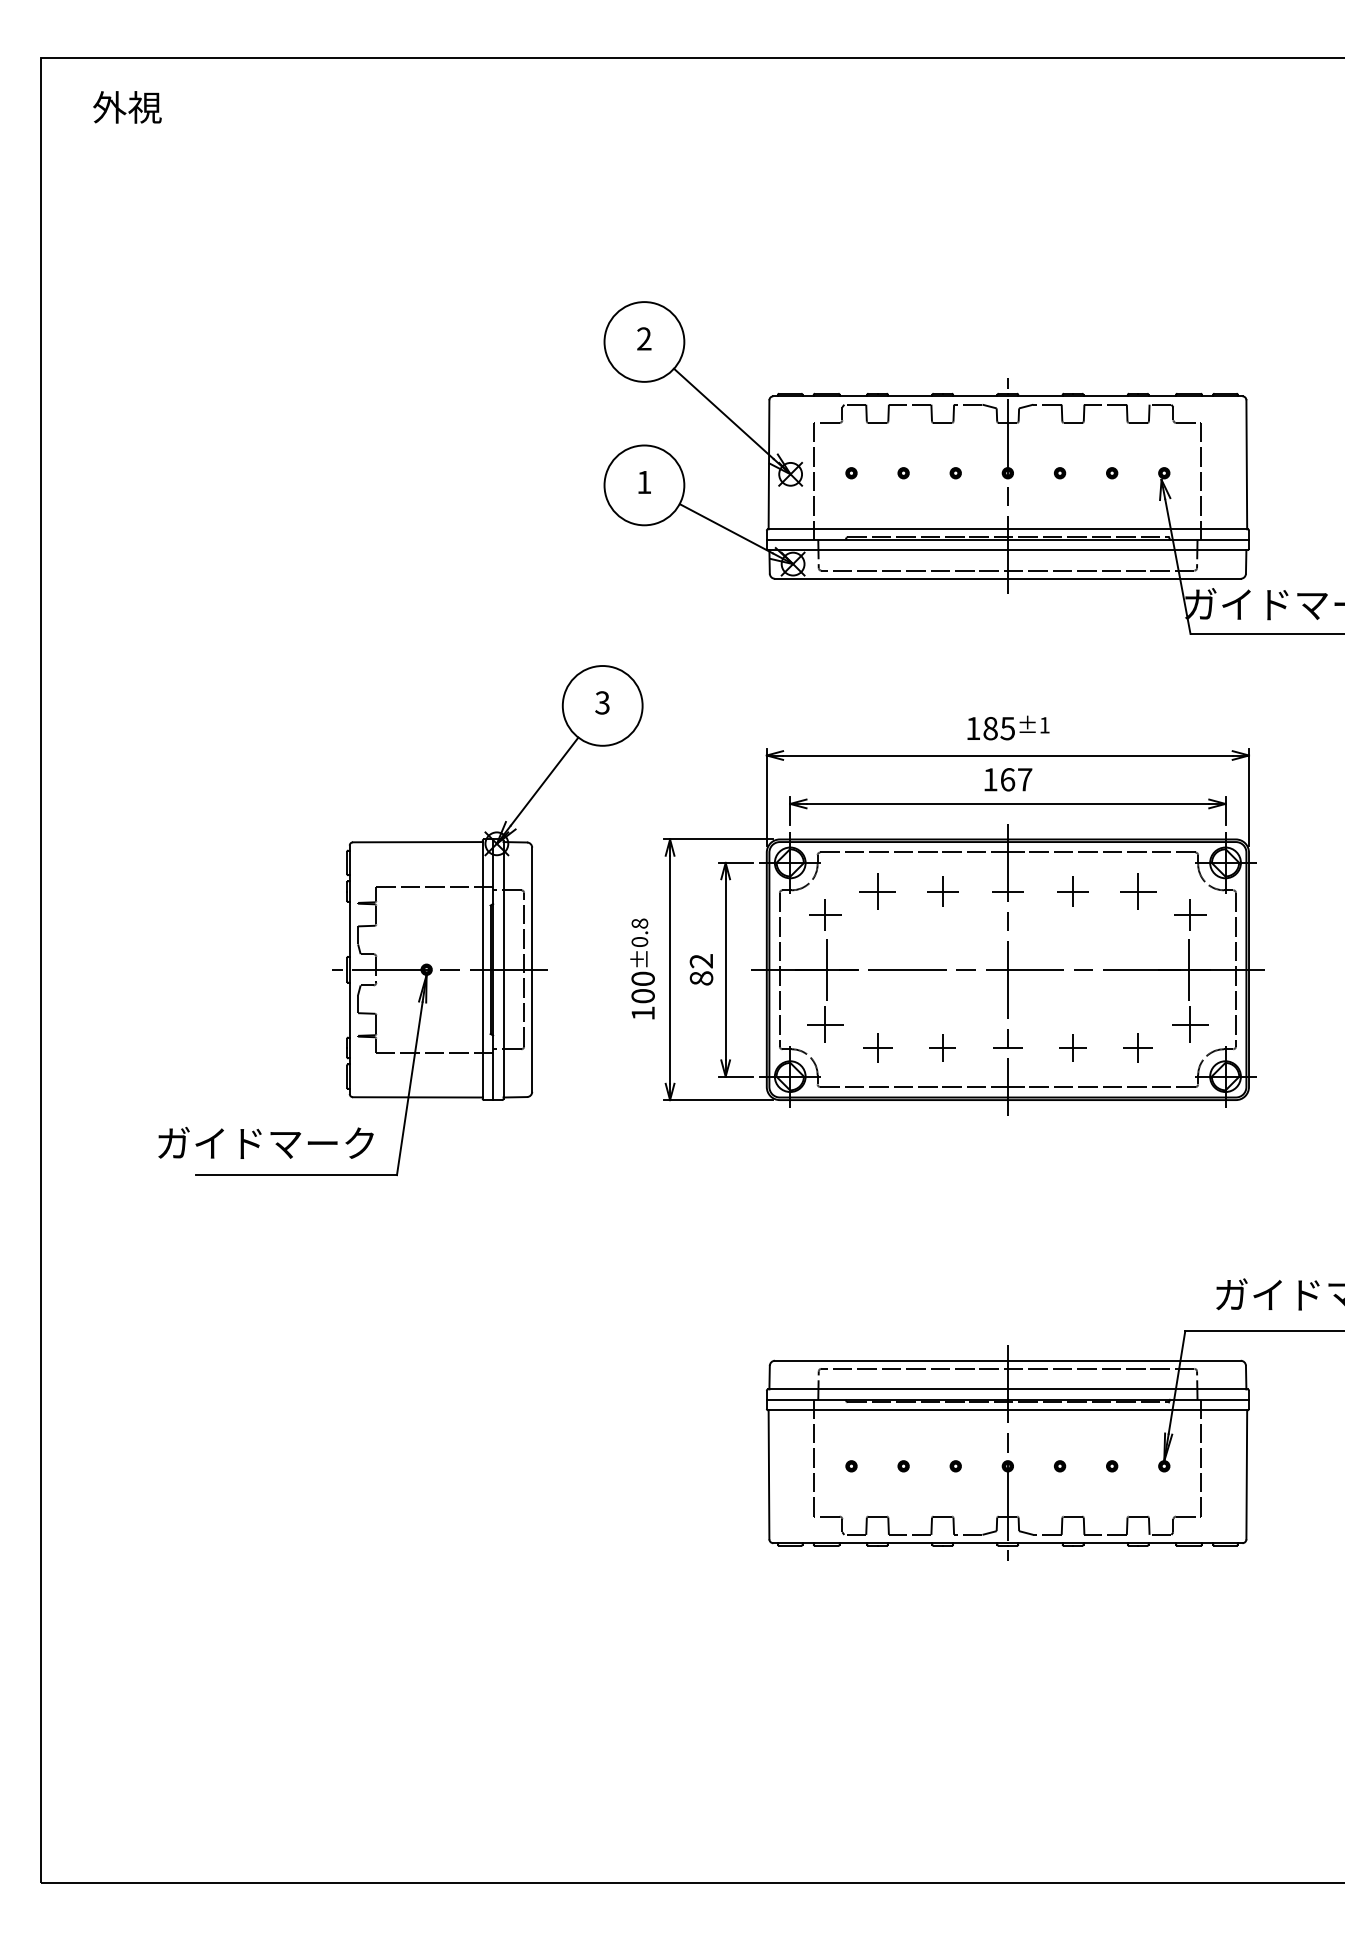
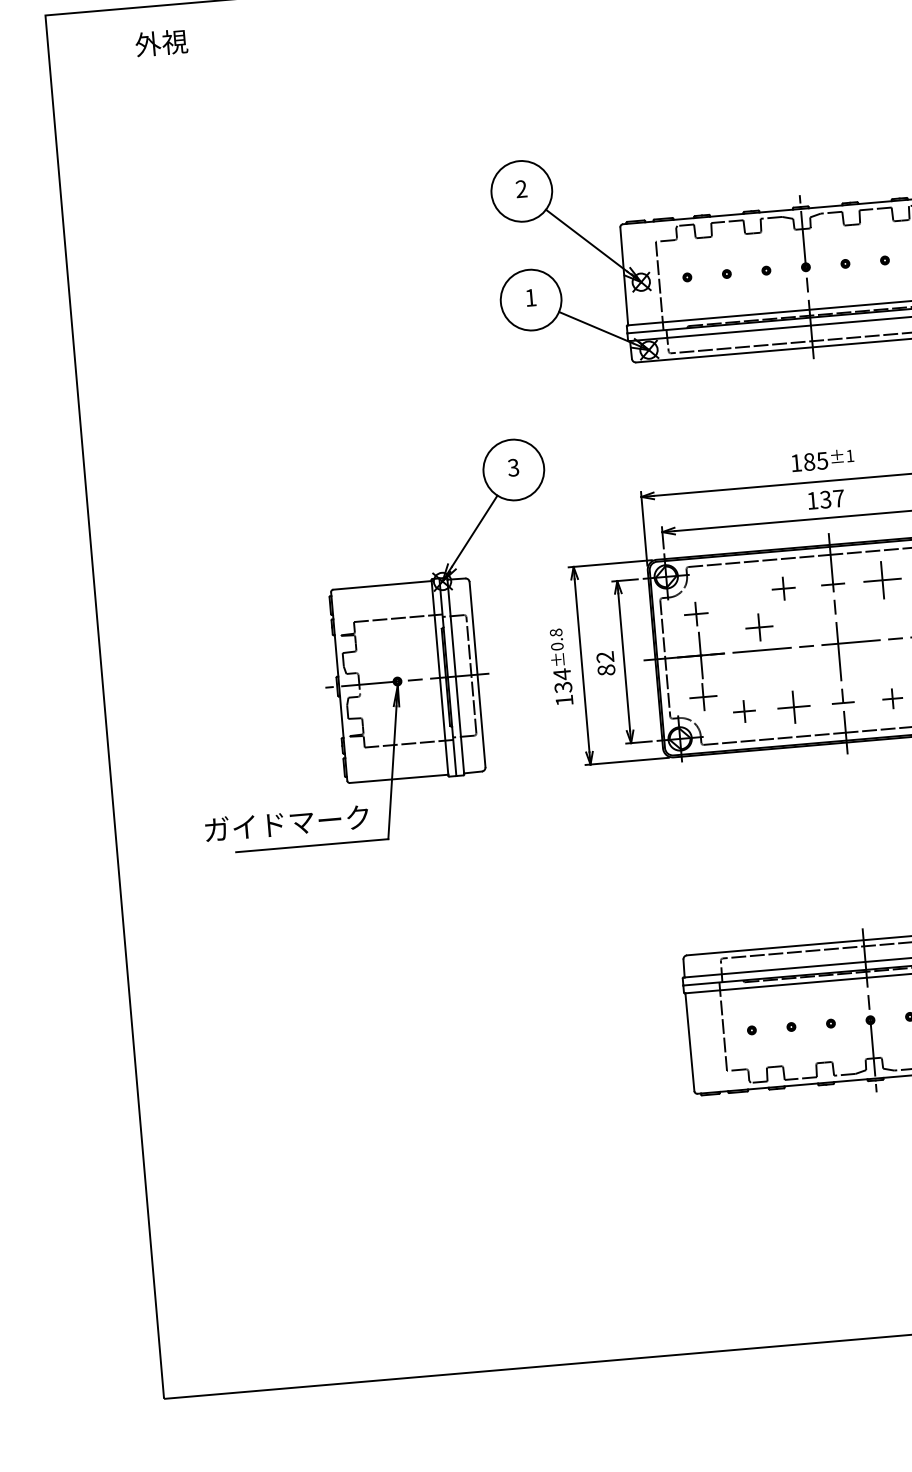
text: (127, 107) -> (161, 43), moved
text: (1007, 779) -> (825, 499), 167 -> 137
part: (877, 891) -> (759, 627), moved
part: (1072, 891) -> (882, 580), size x1.6
text: (642, 987) -> (562, 680), 100 -> 134
part: (942, 1047) -> (793, 706), size x1.6

